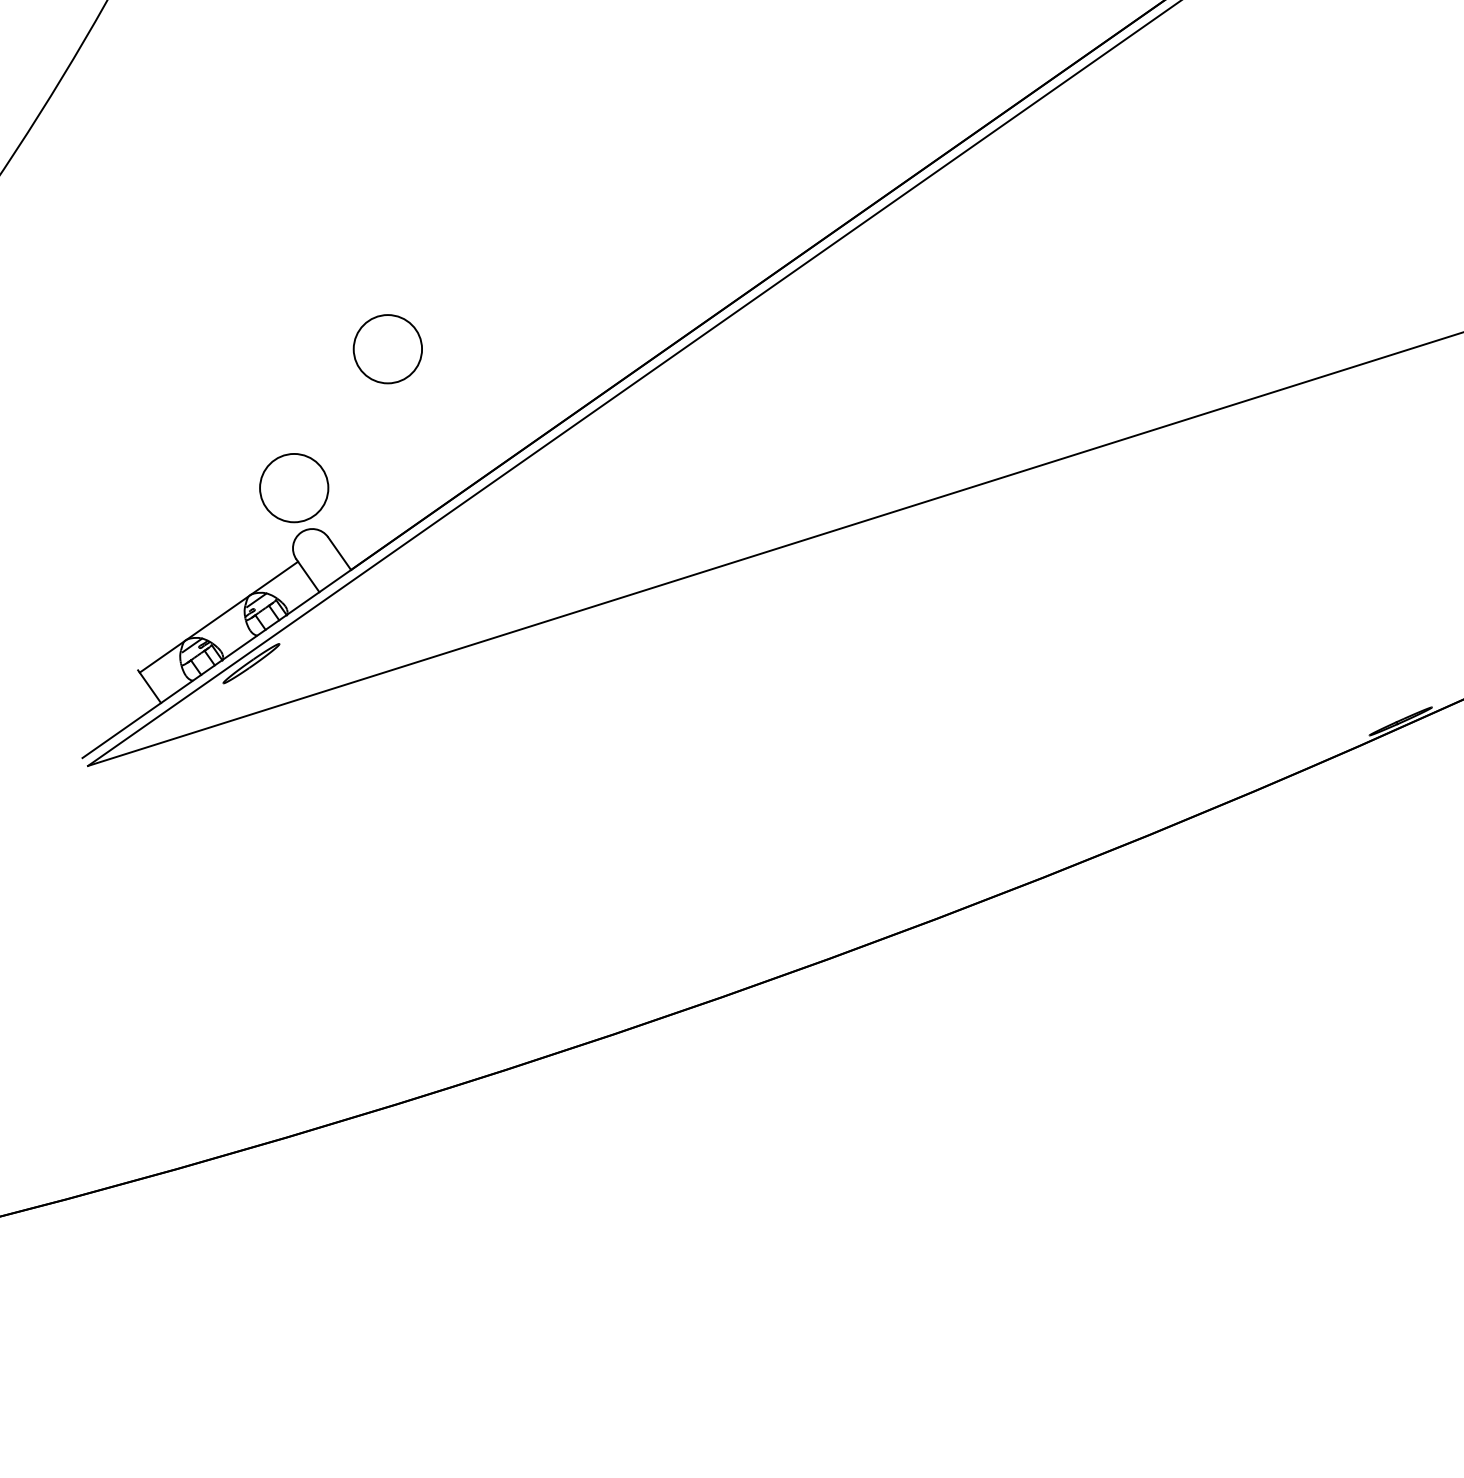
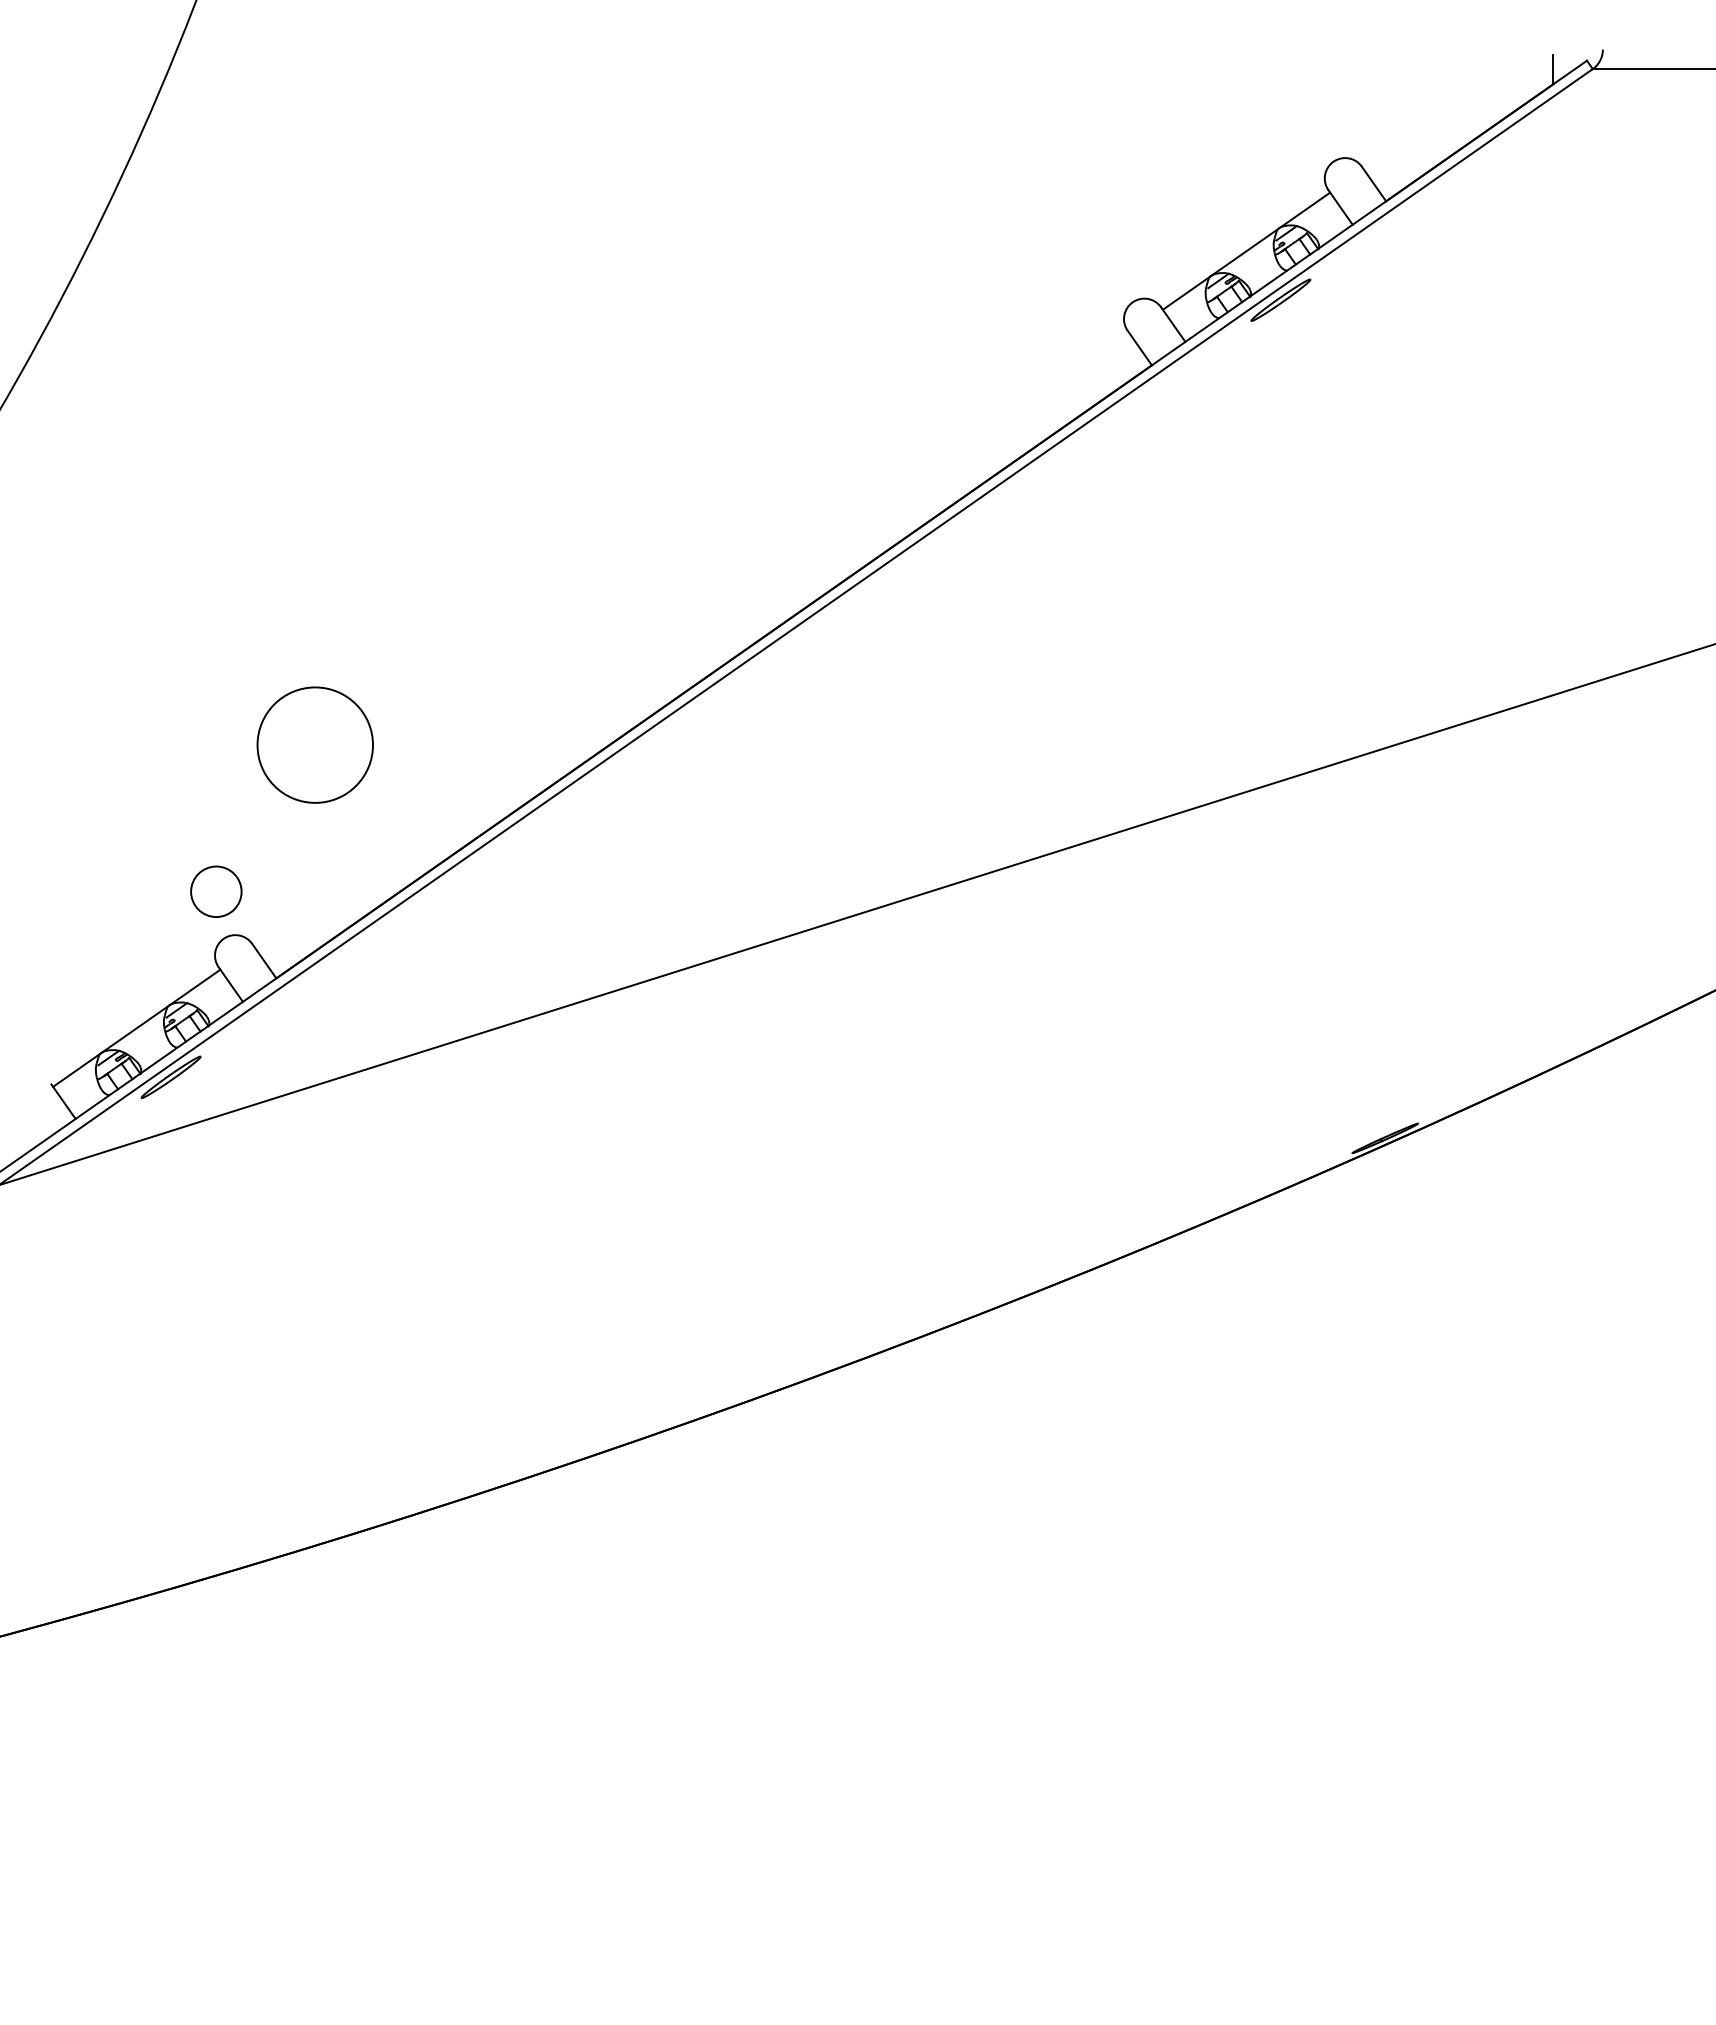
circle: (388, 349) -> (315, 745), size x1.6
circle: (294, 487) -> (216, 891), size x0.7

